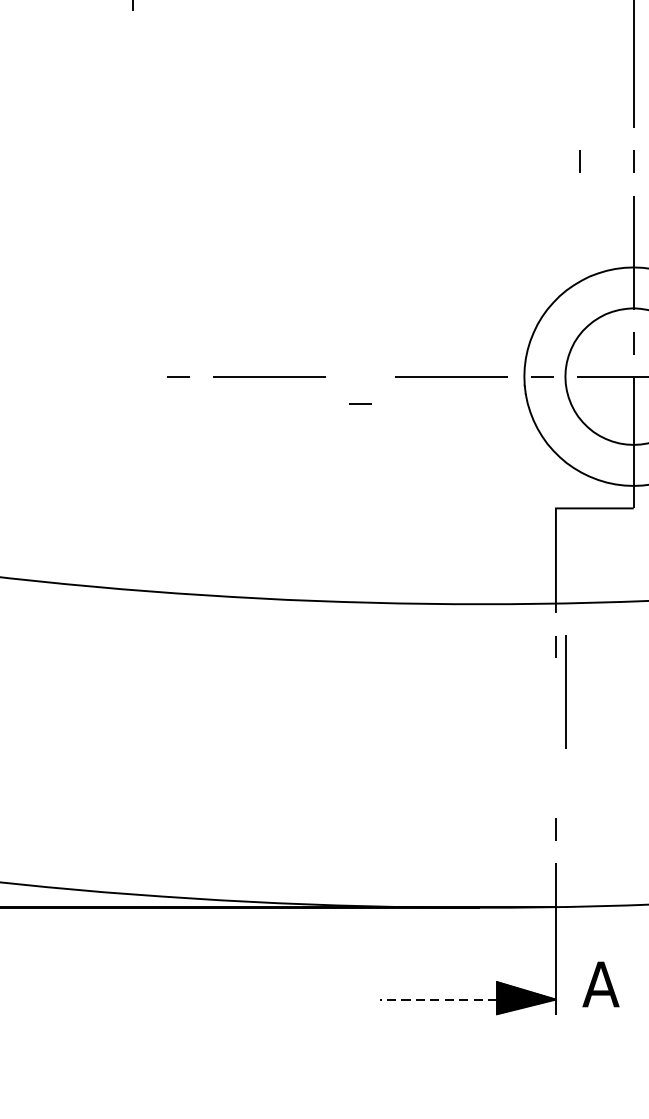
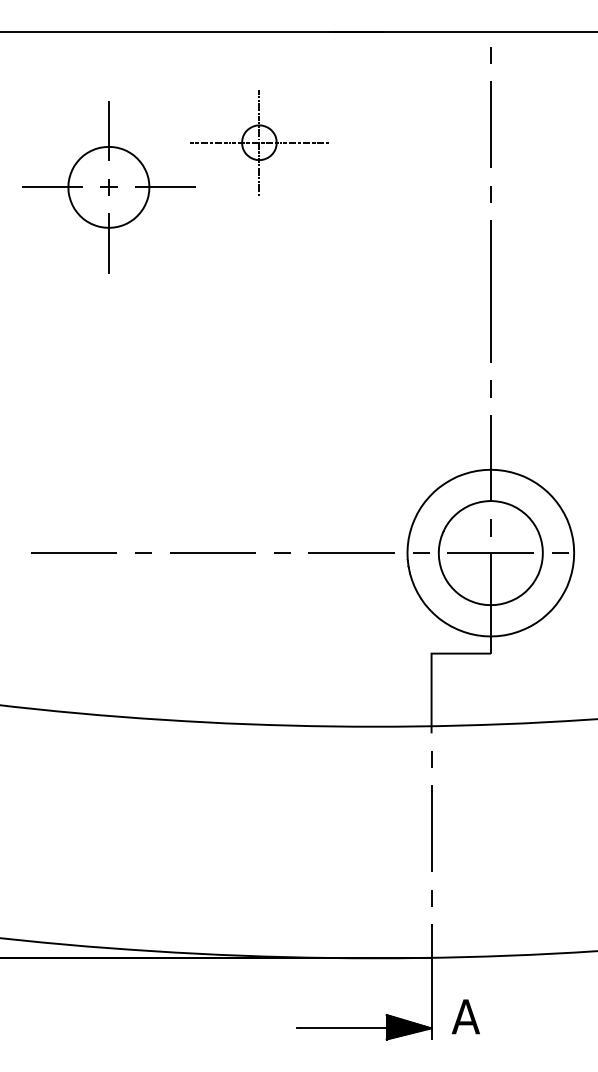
line: (579, 160) -> (449, 388), removed
line: (86, 375) -> (73, 552), added
line: (360, 403) -> (282, 552), moved
line: (566, 691) -> (431, 828), moved
line: (439, 999) -> (342, 1028), dashed -> solid

